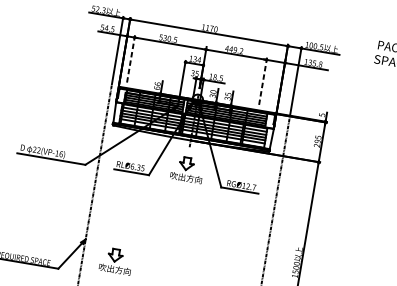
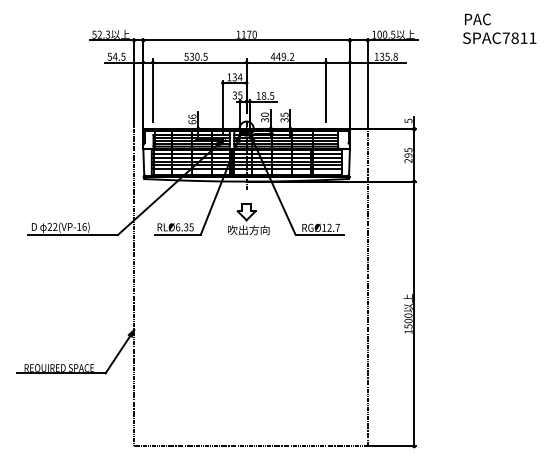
line: (130, 58) -> (152, 89), dashed -> solid
line: (262, 80) -> (325, 89), dashed -> solid
part: (116, 261) -> (177, 351), removed

